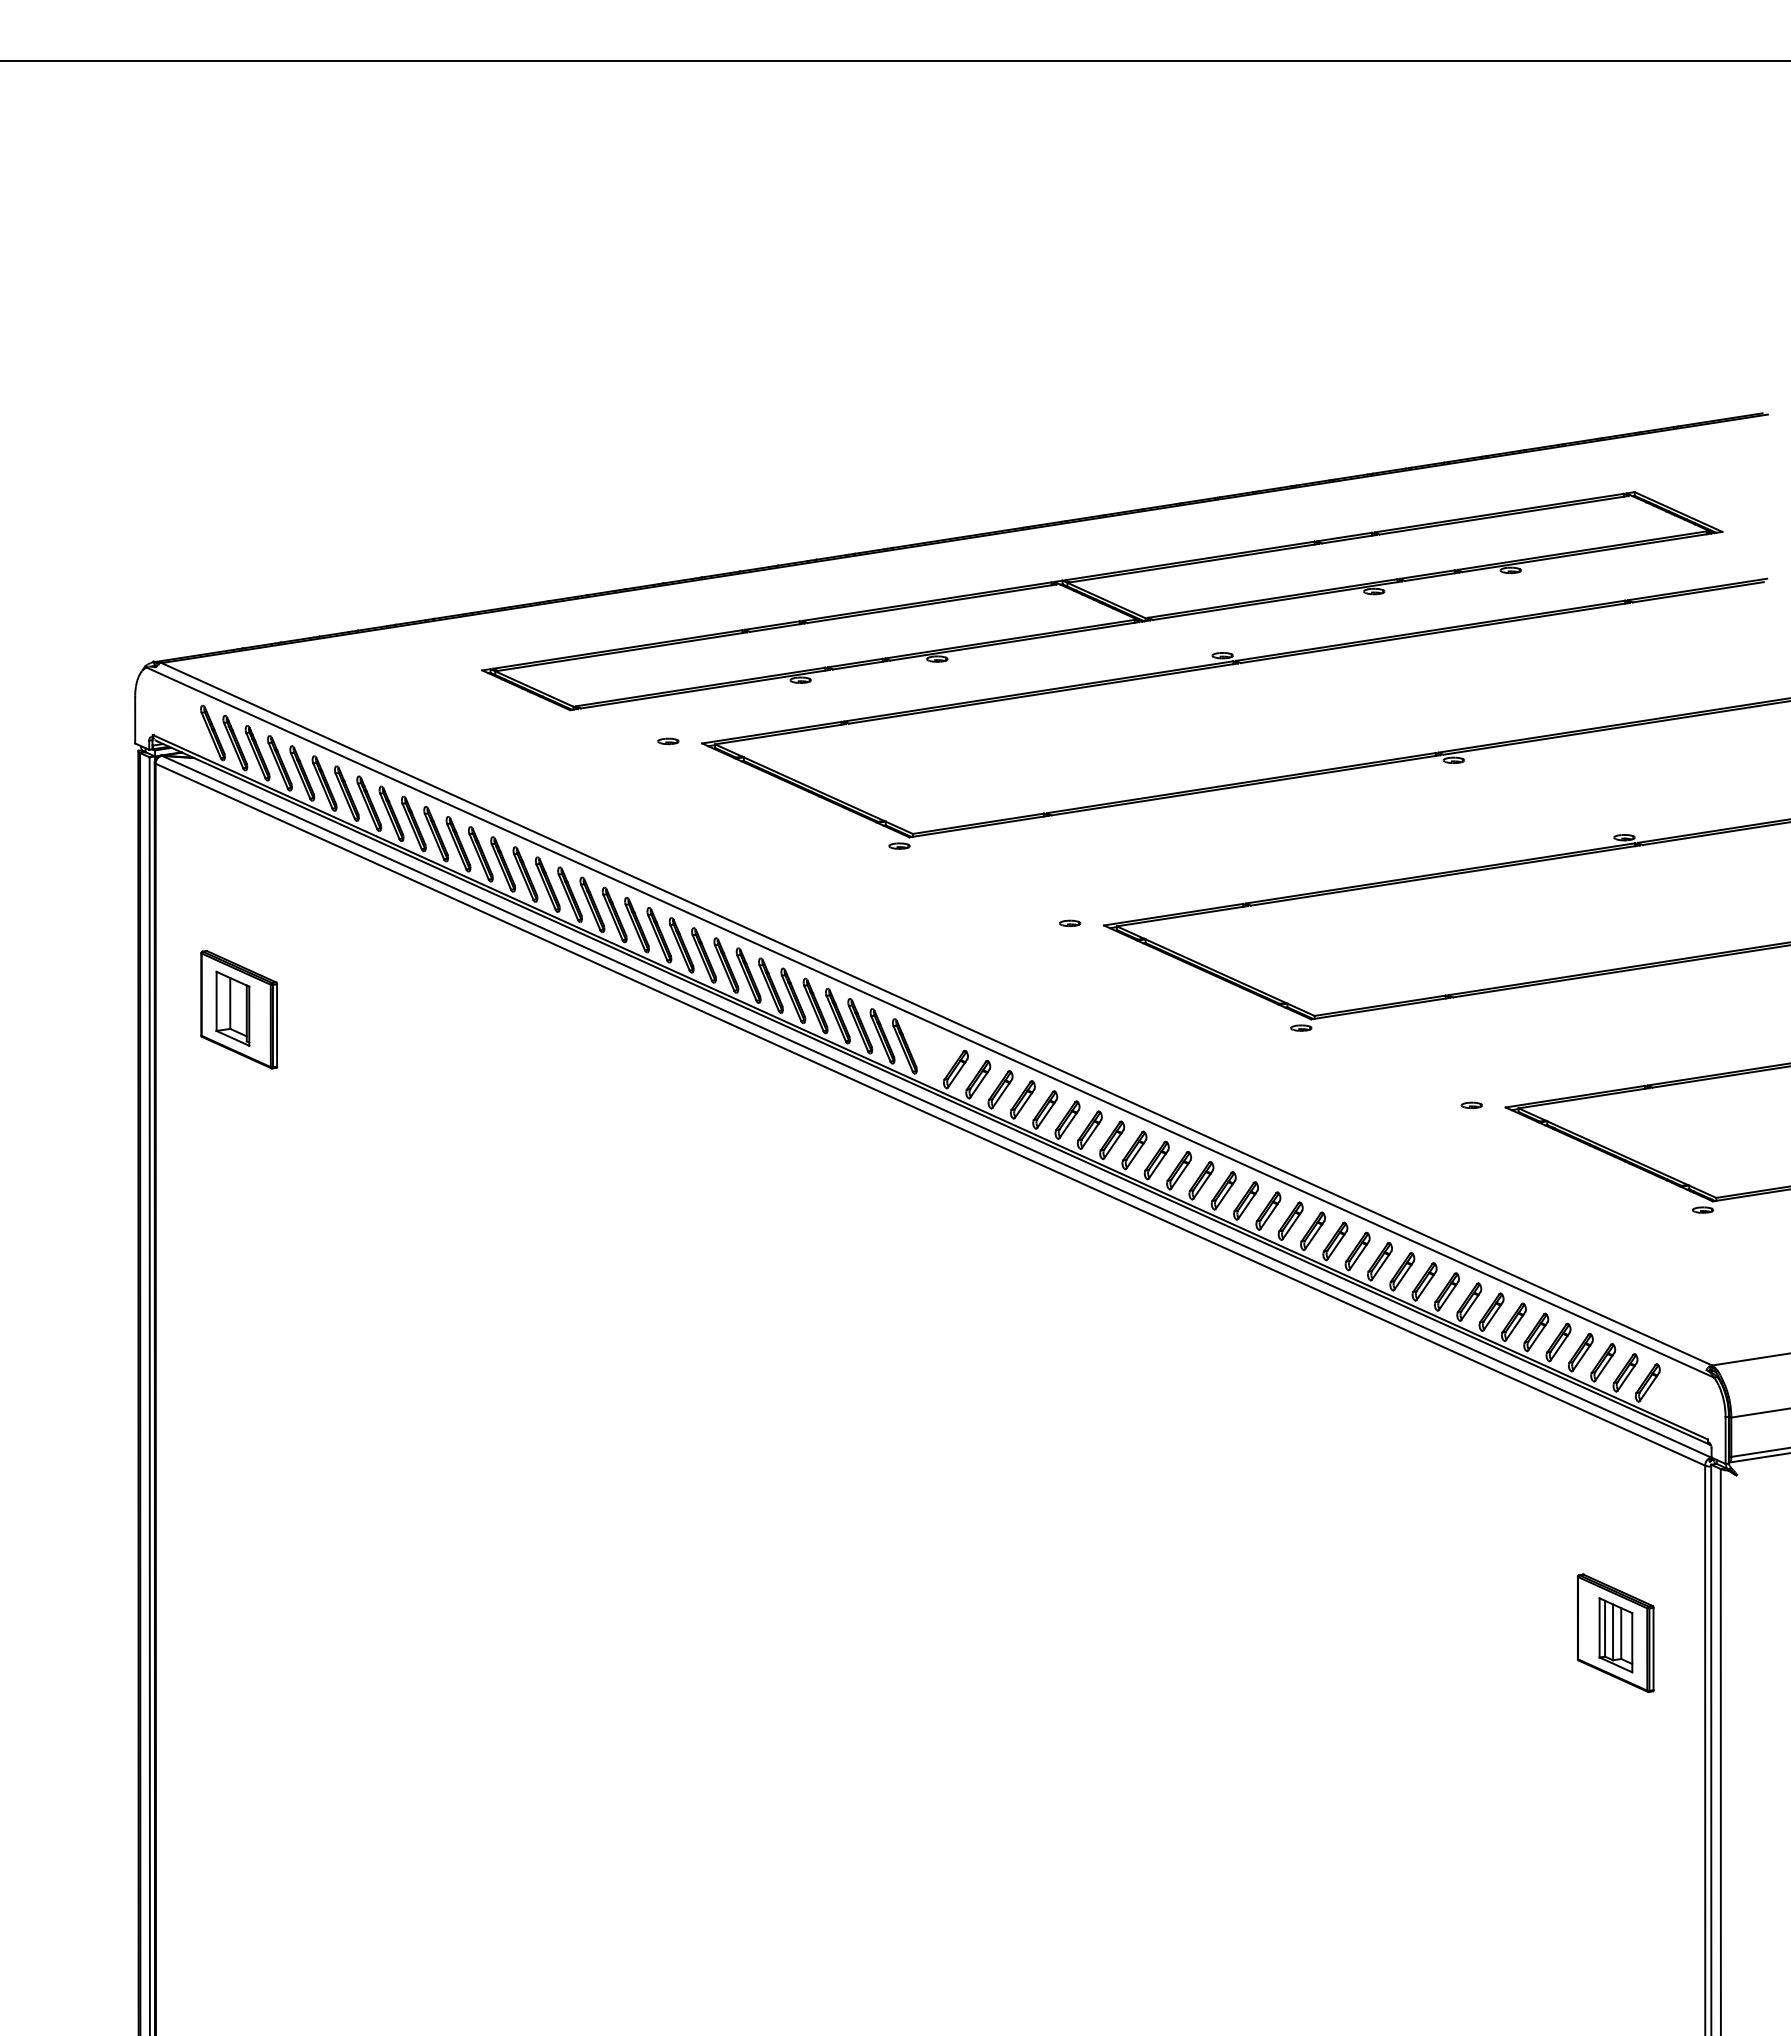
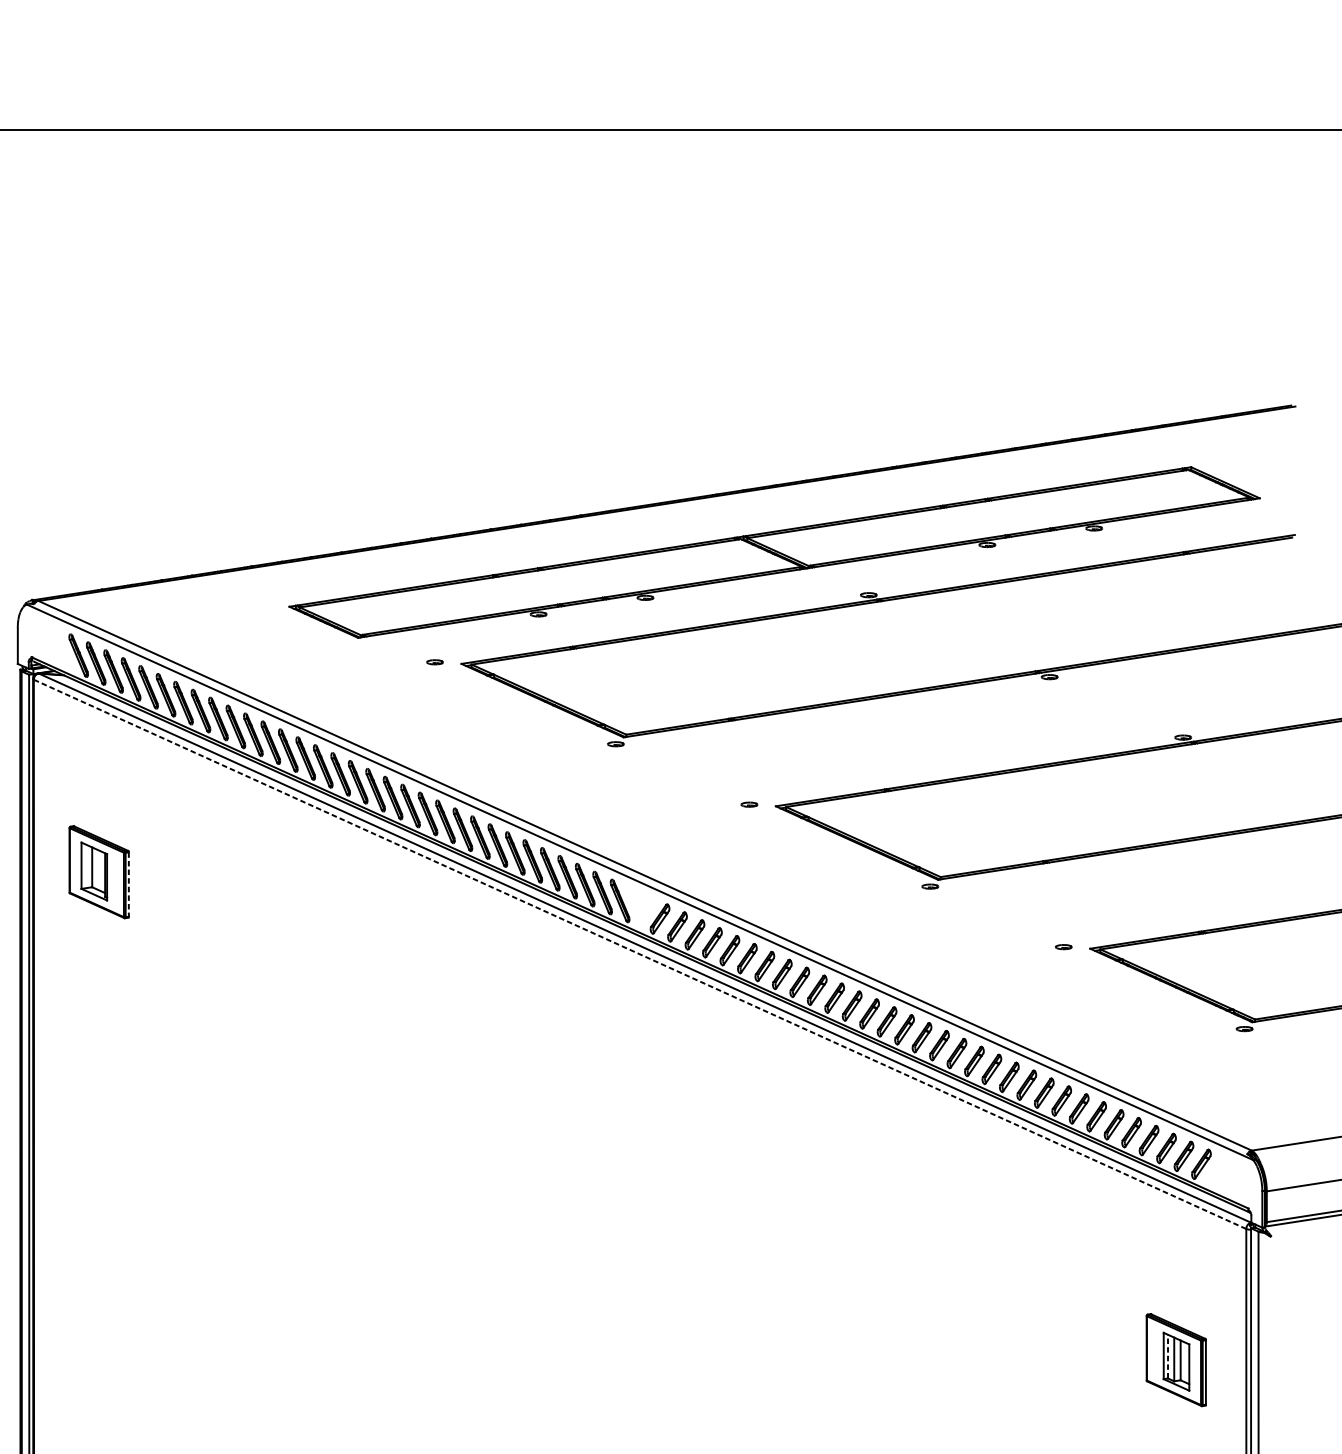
line: (277, 1025) -> (129, 884), solid -> dashed
line: (930, 1114) -> (640, 954), solid -> dashed
line: (1605, 1628) -> (1168, 1356), solid -> dashed

